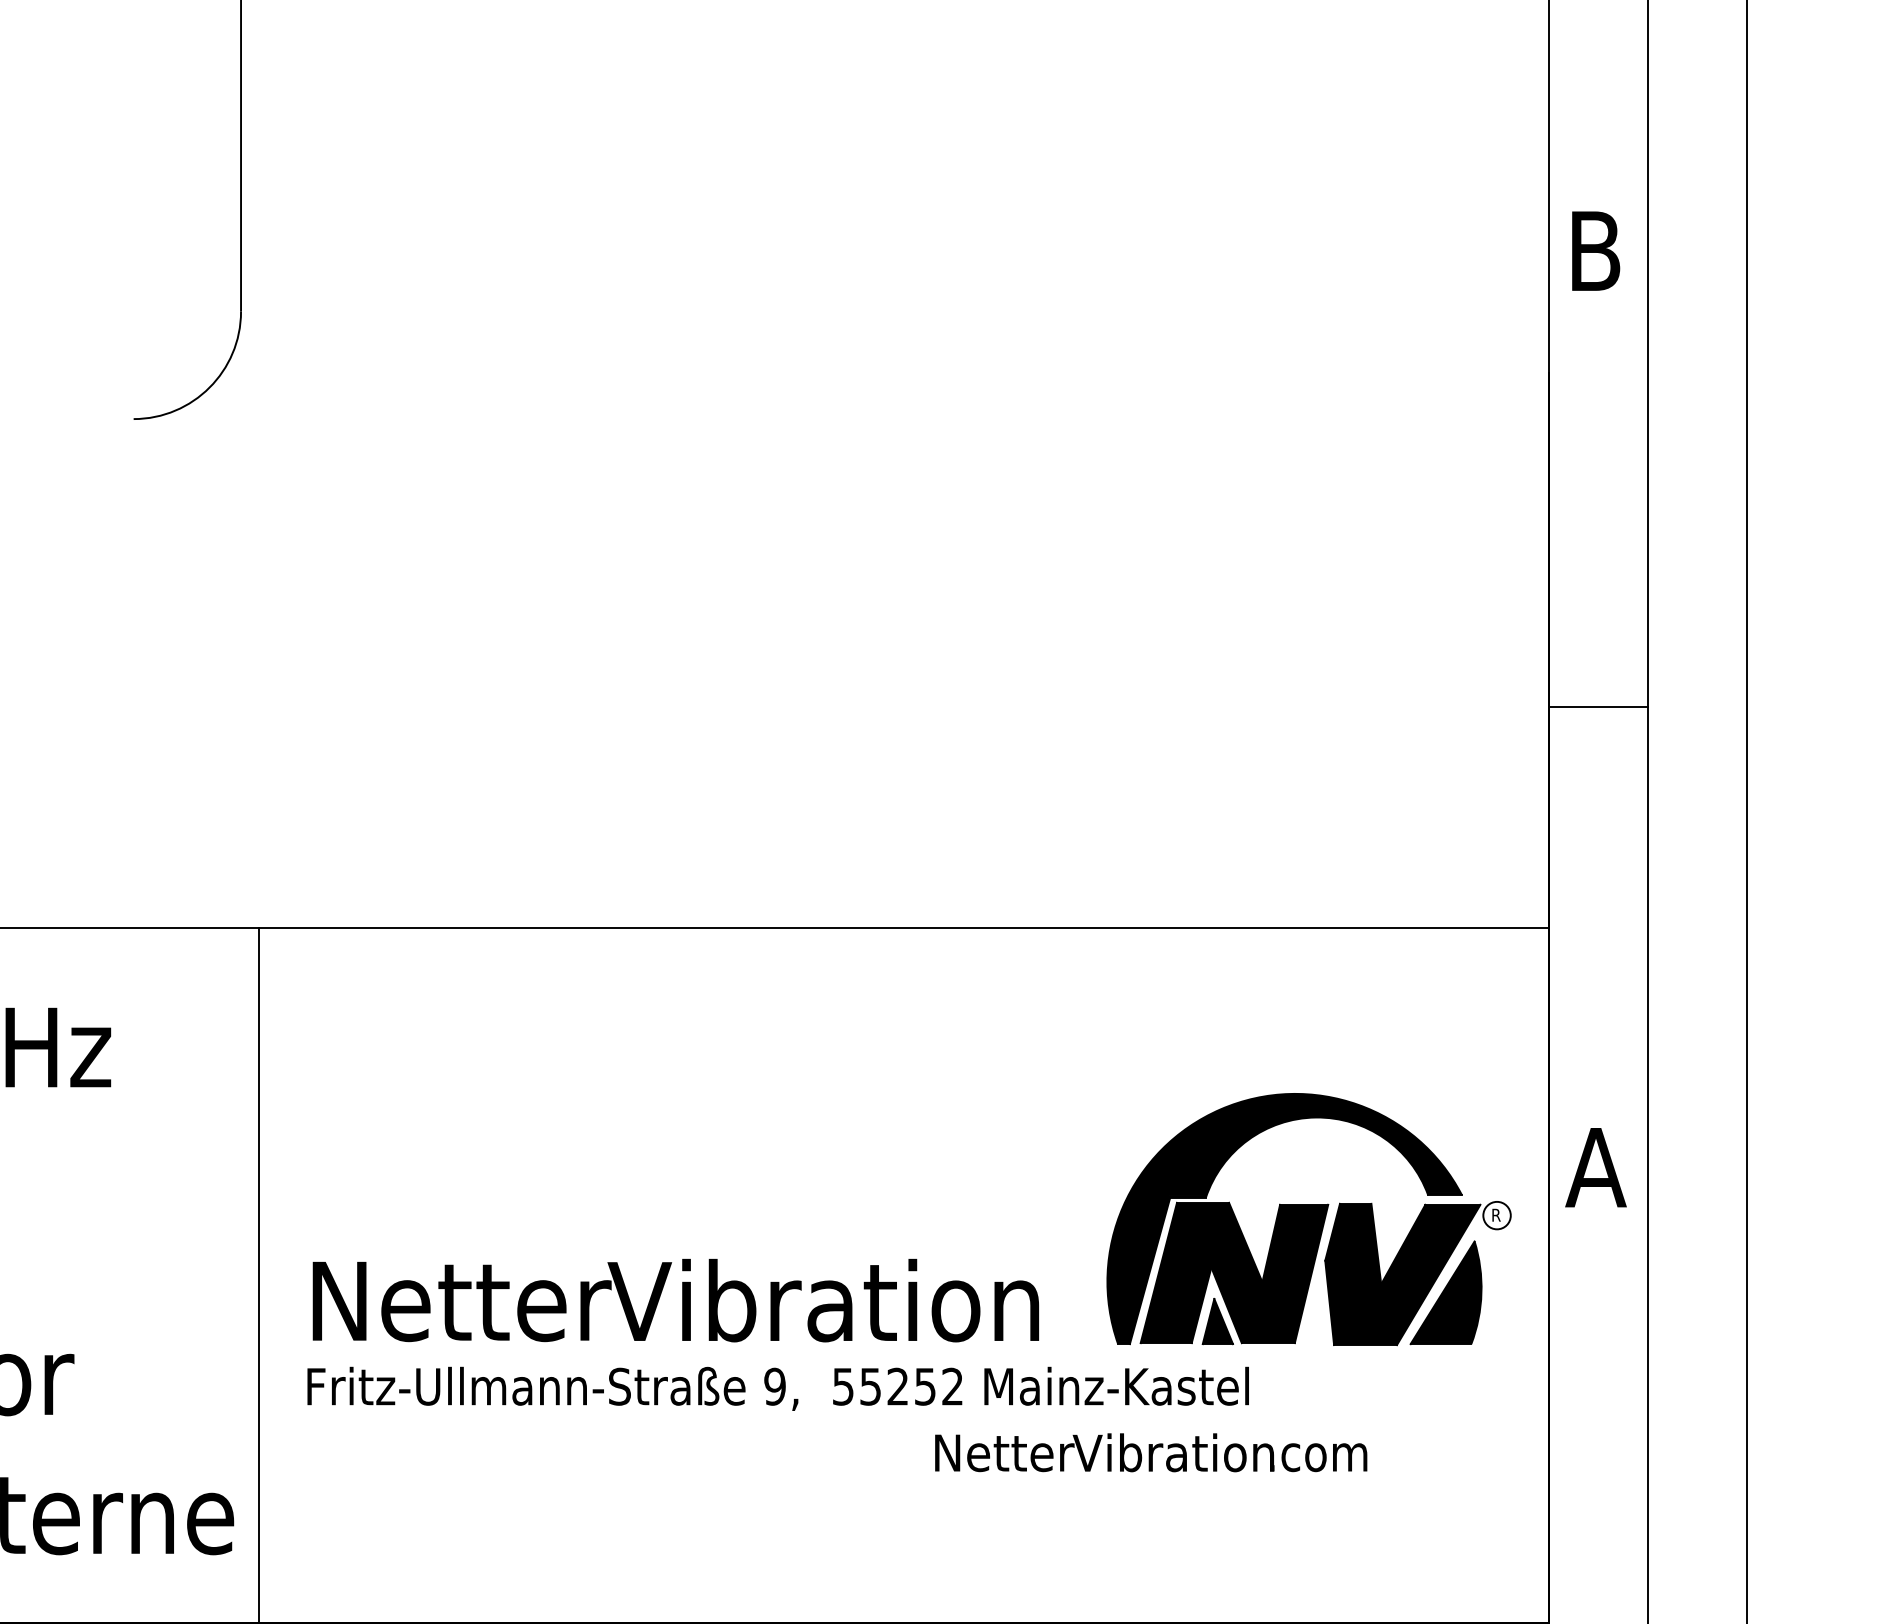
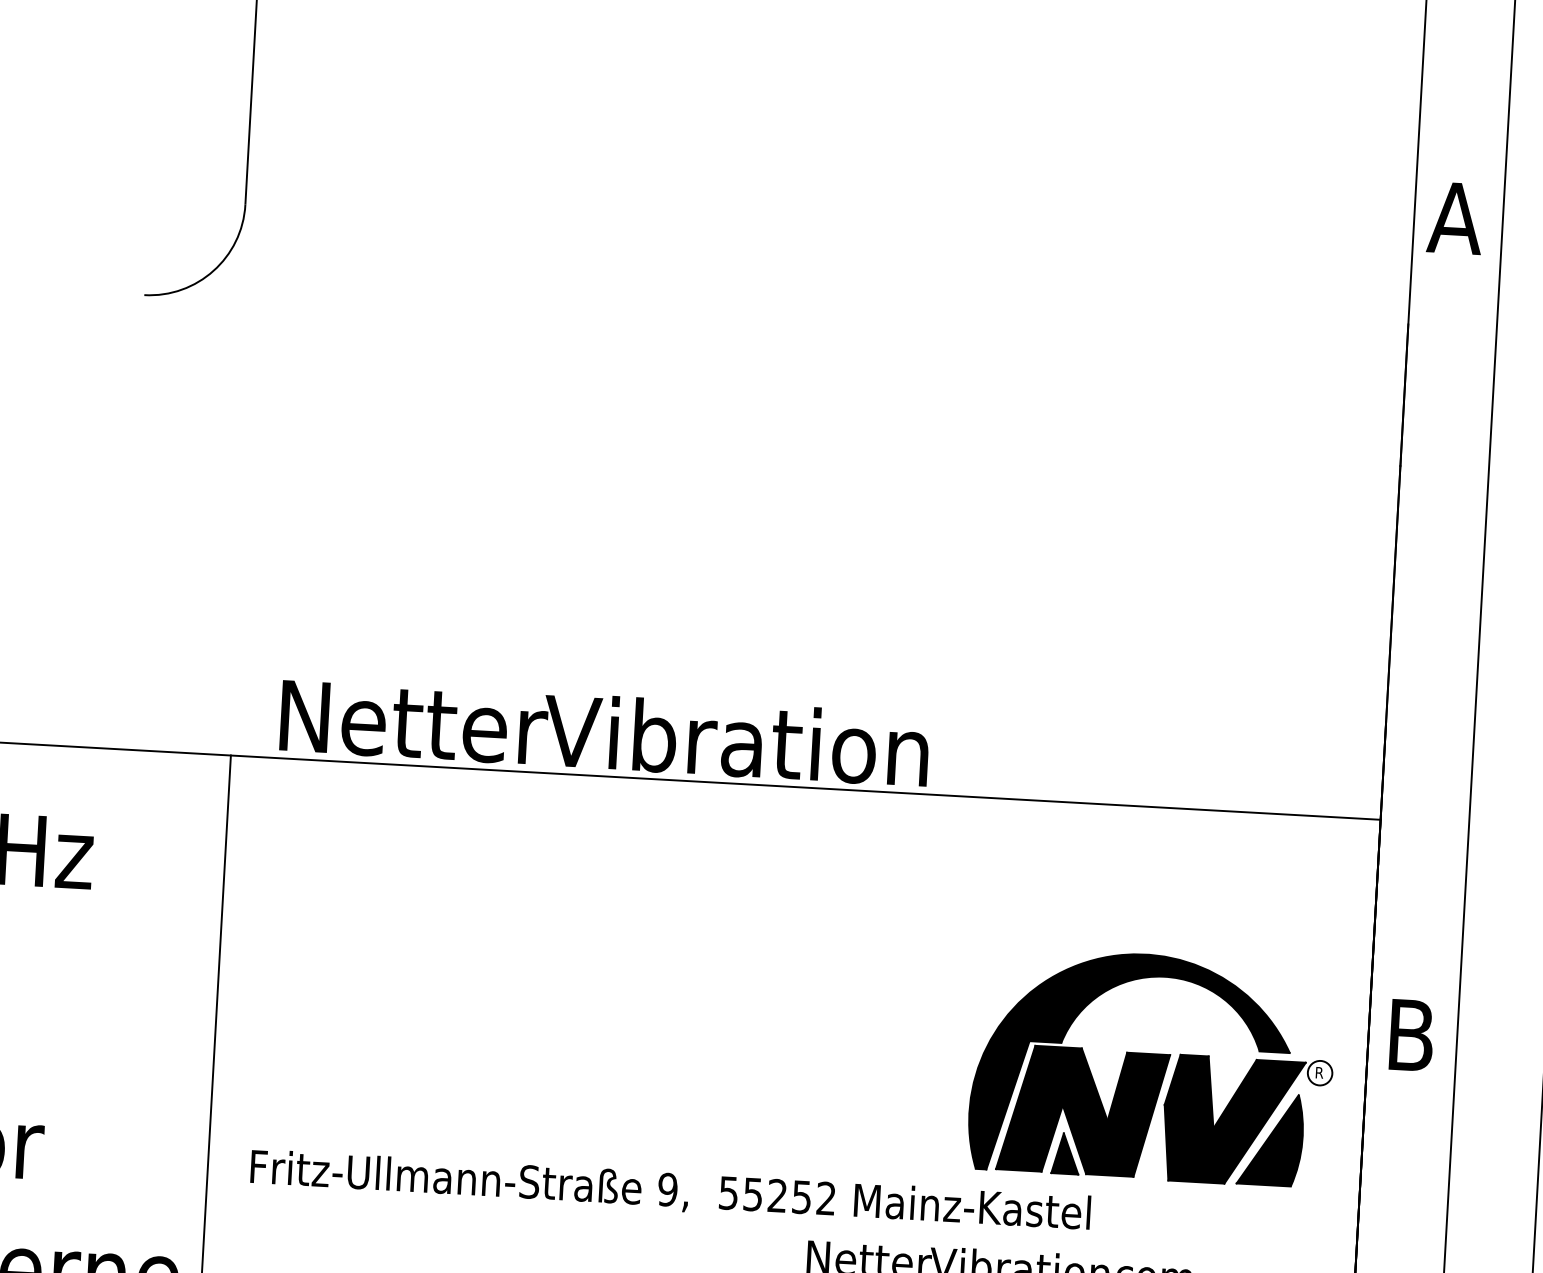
text: (1594, 250) -> (1455, 217), B -> A
line: (1598, 706) -> (1435, 624), removed
text: (1595, 1167) -> (1410, 1035), A -> B
text: (675, 1300) -> (604, 732), moved

